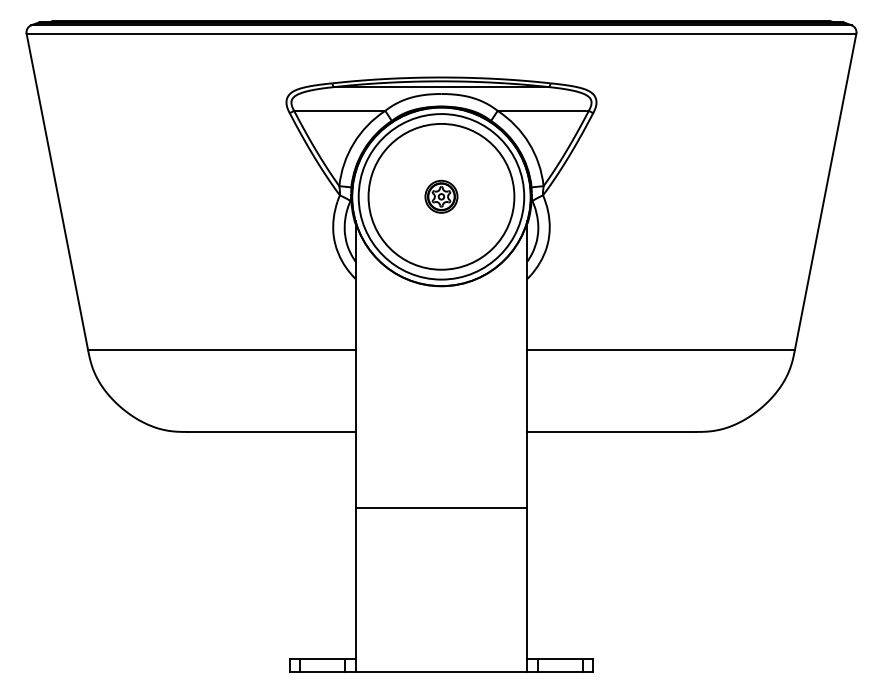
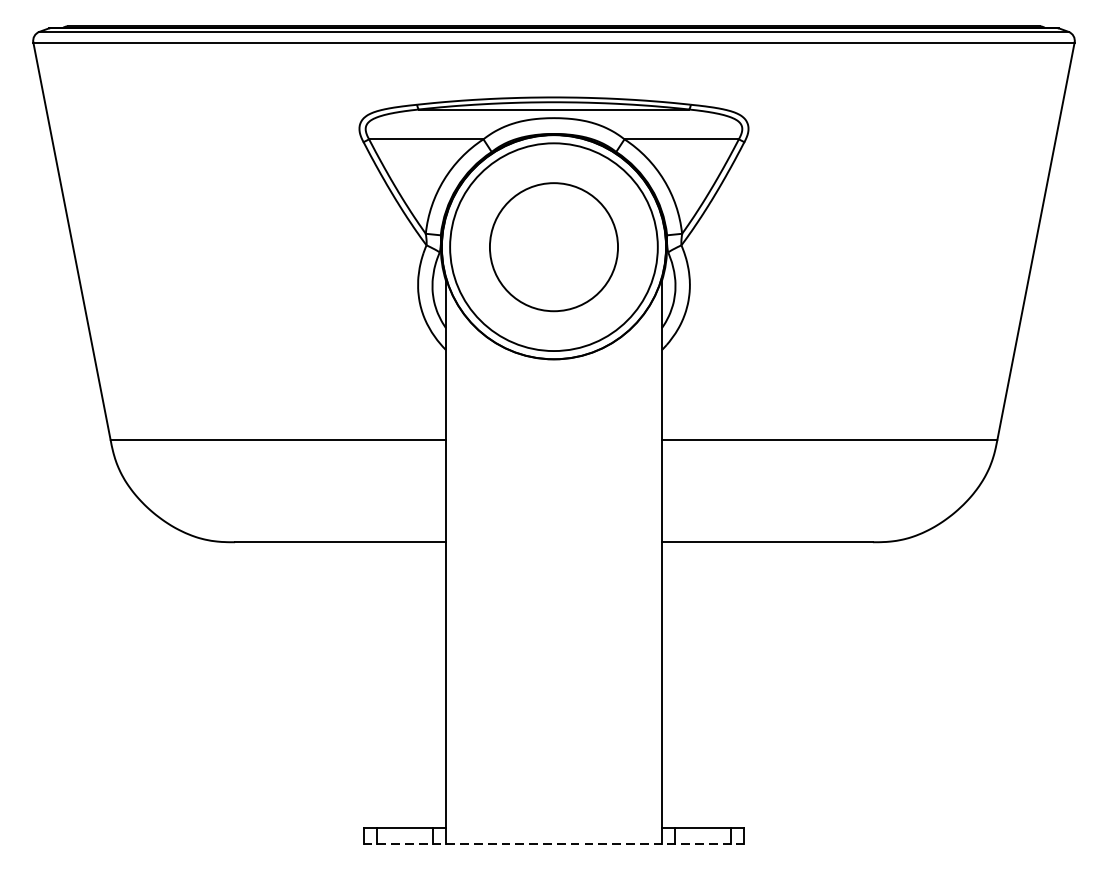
circle: (441, 196) -> (554, 246), size x0.7
part: (441, 196) -> (554, 246), removed
line: (441, 507) -> (554, 637), removed
line: (441, 672) -> (554, 844), solid -> dashed

